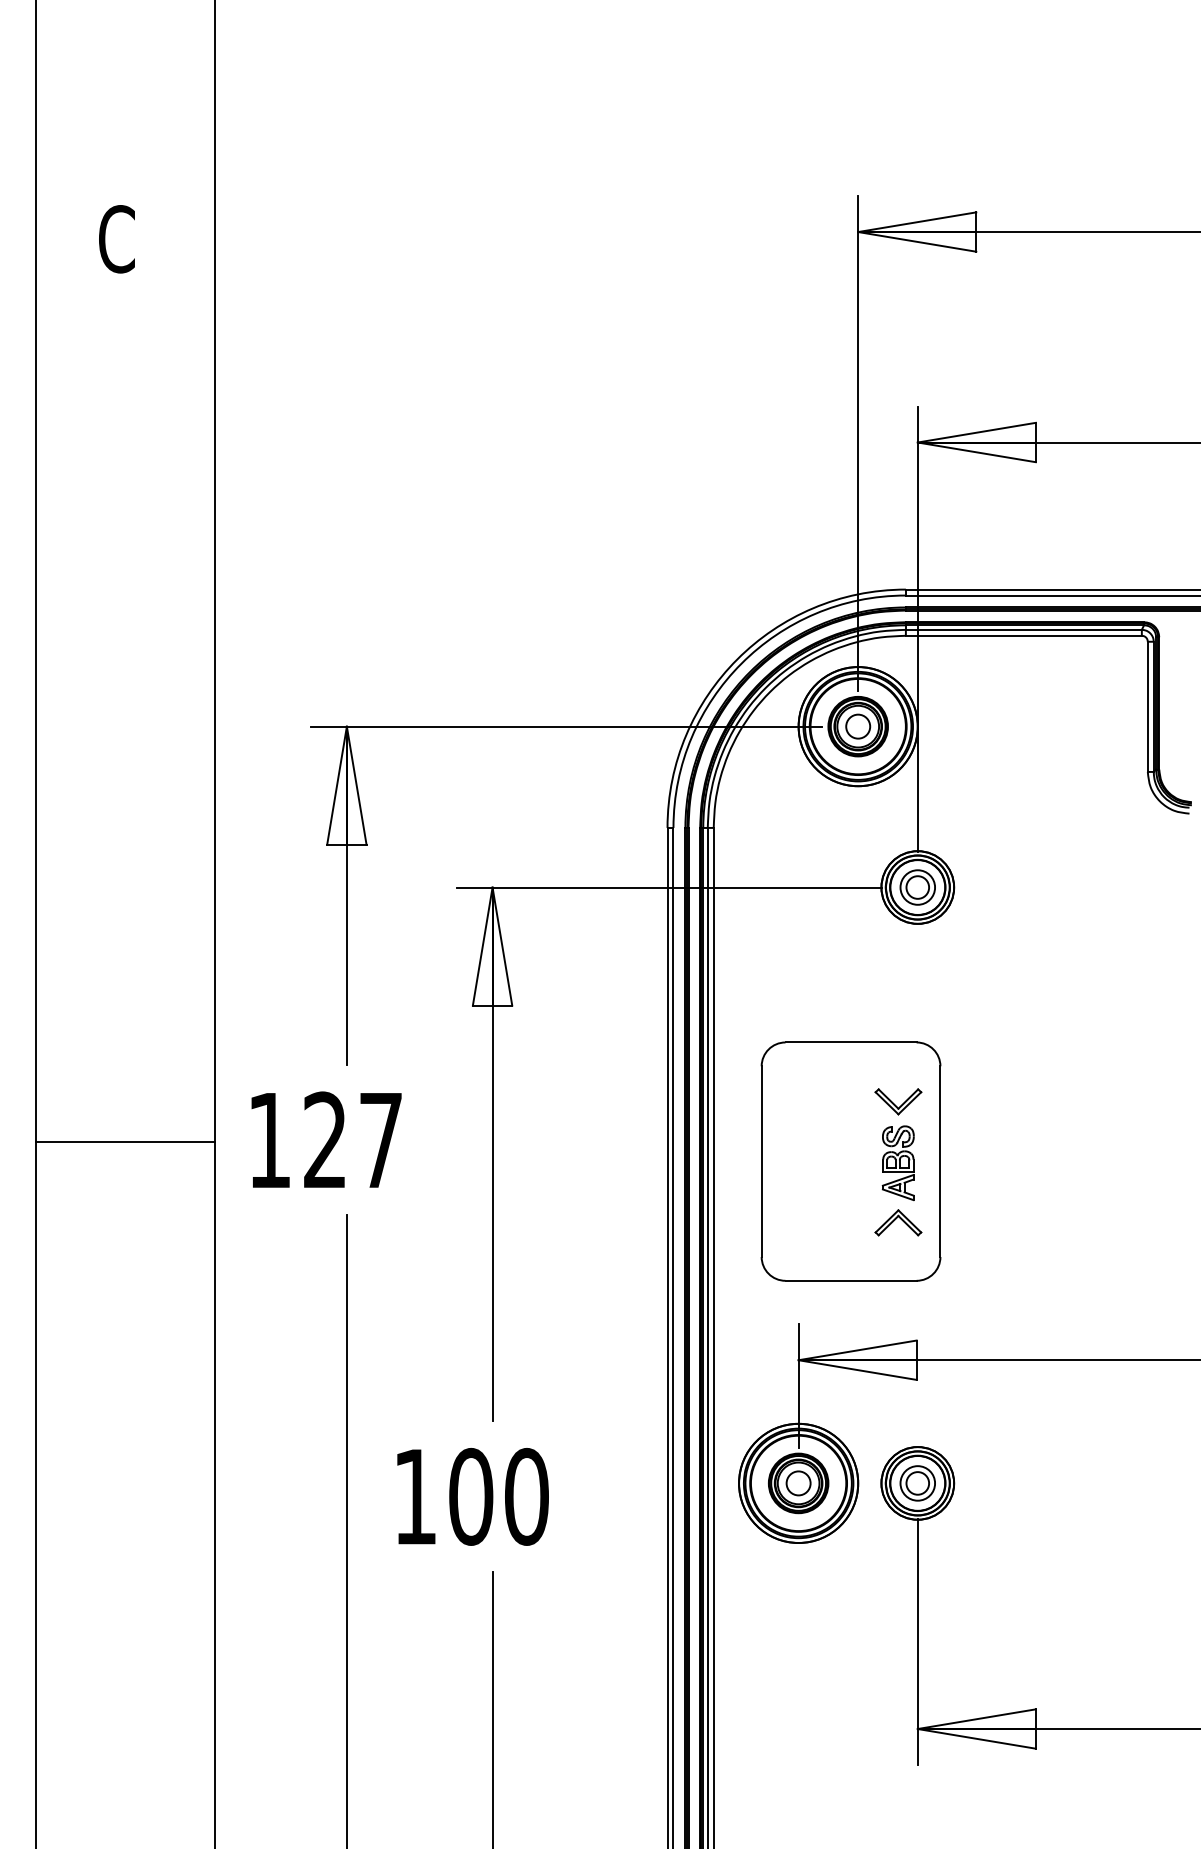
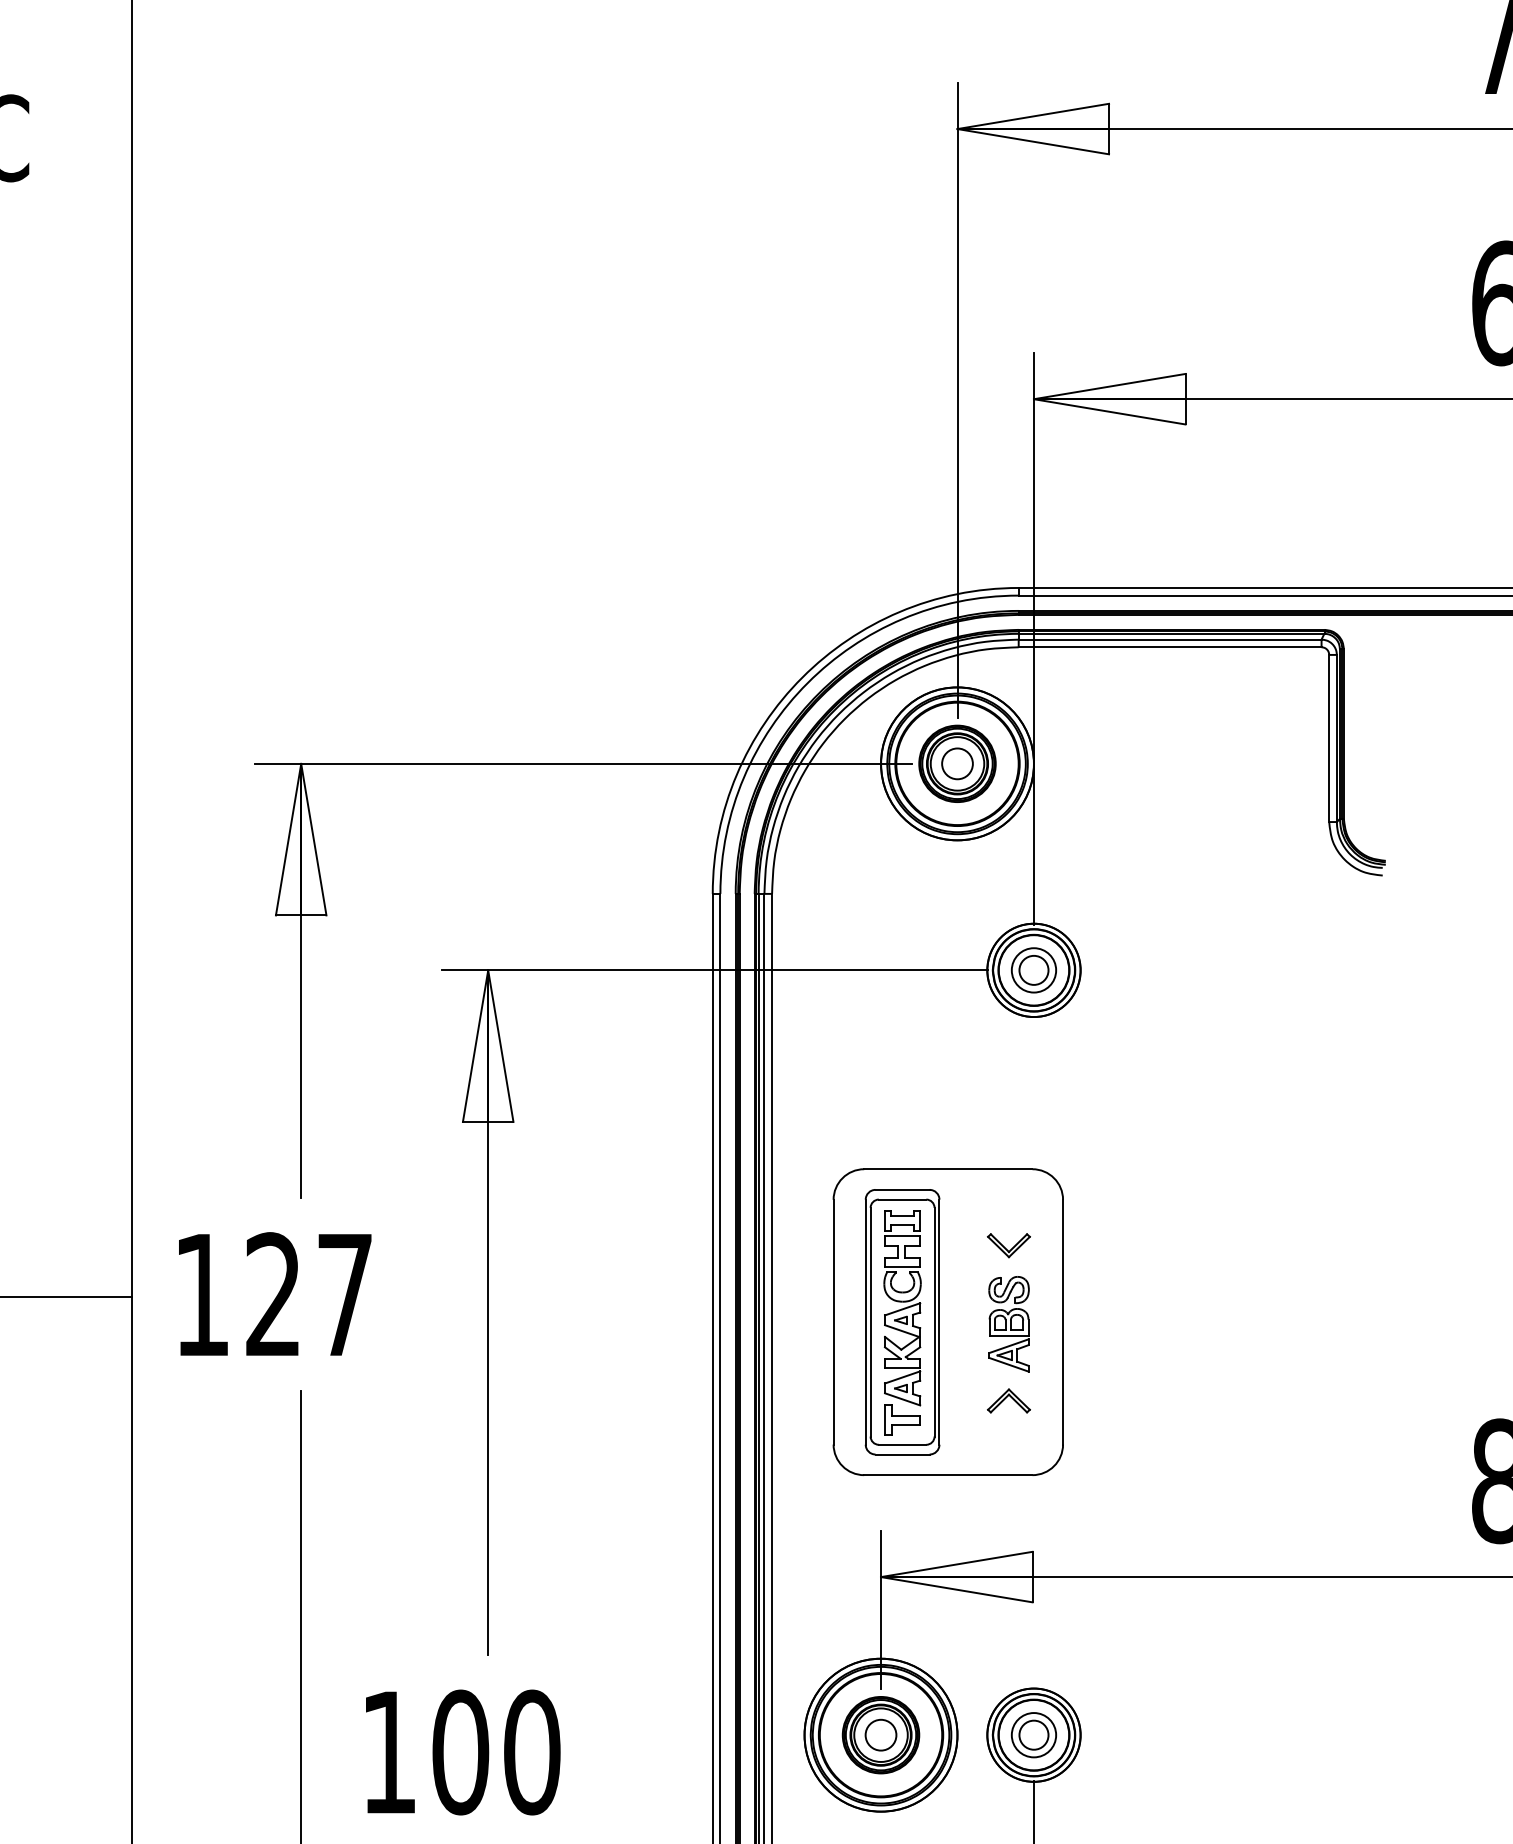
part: (897, 1102) -> (1007, 1246), size x0.71
part: (814, 1161) -> (901, 1322), added
part: (897, 1223) -> (1007, 1401), size x0.71

